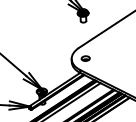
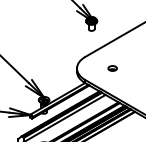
part: (85, 58) -> (112, 68), moved

